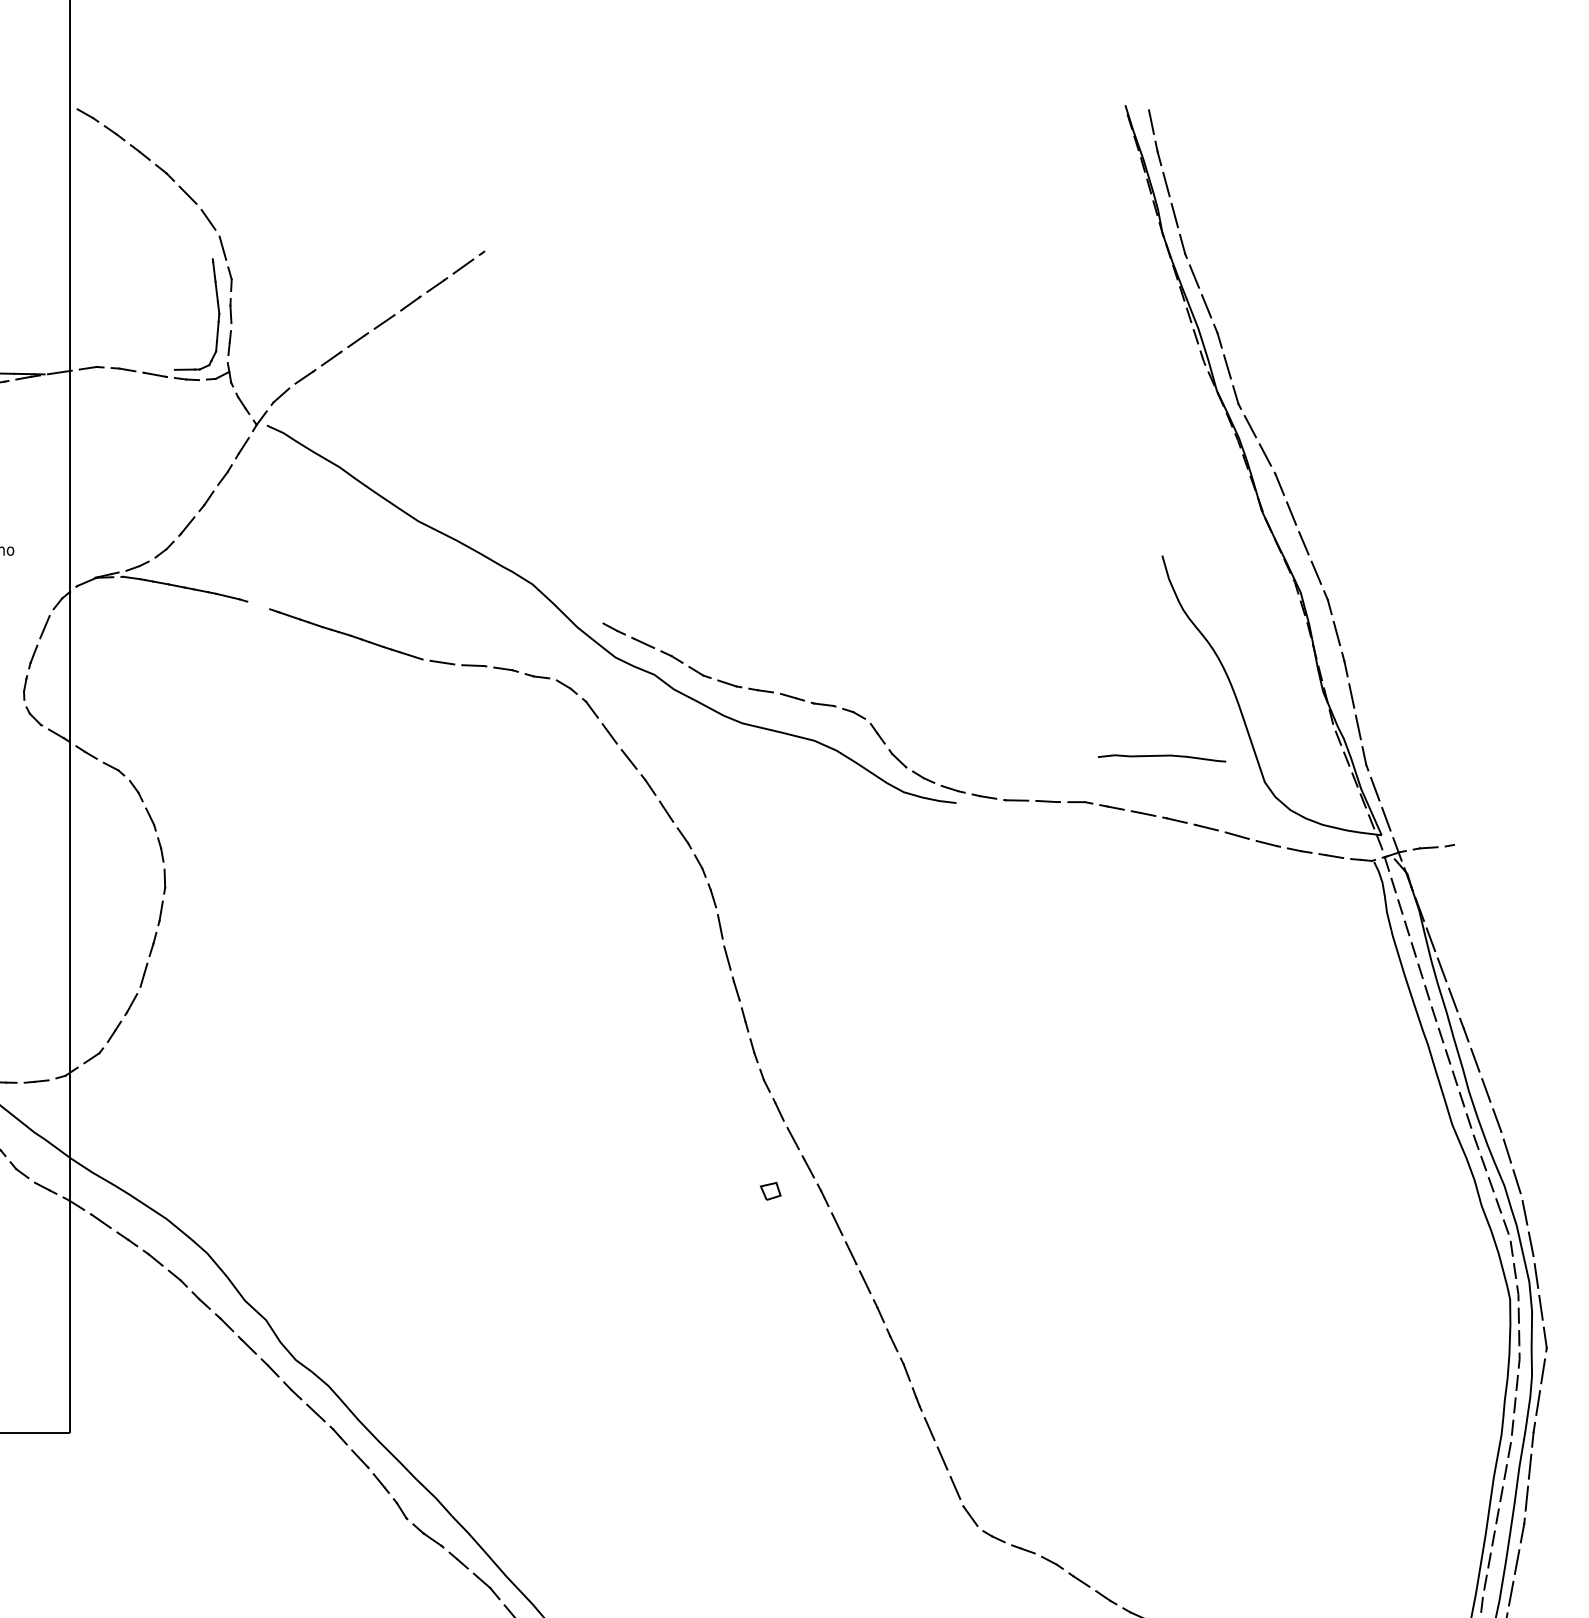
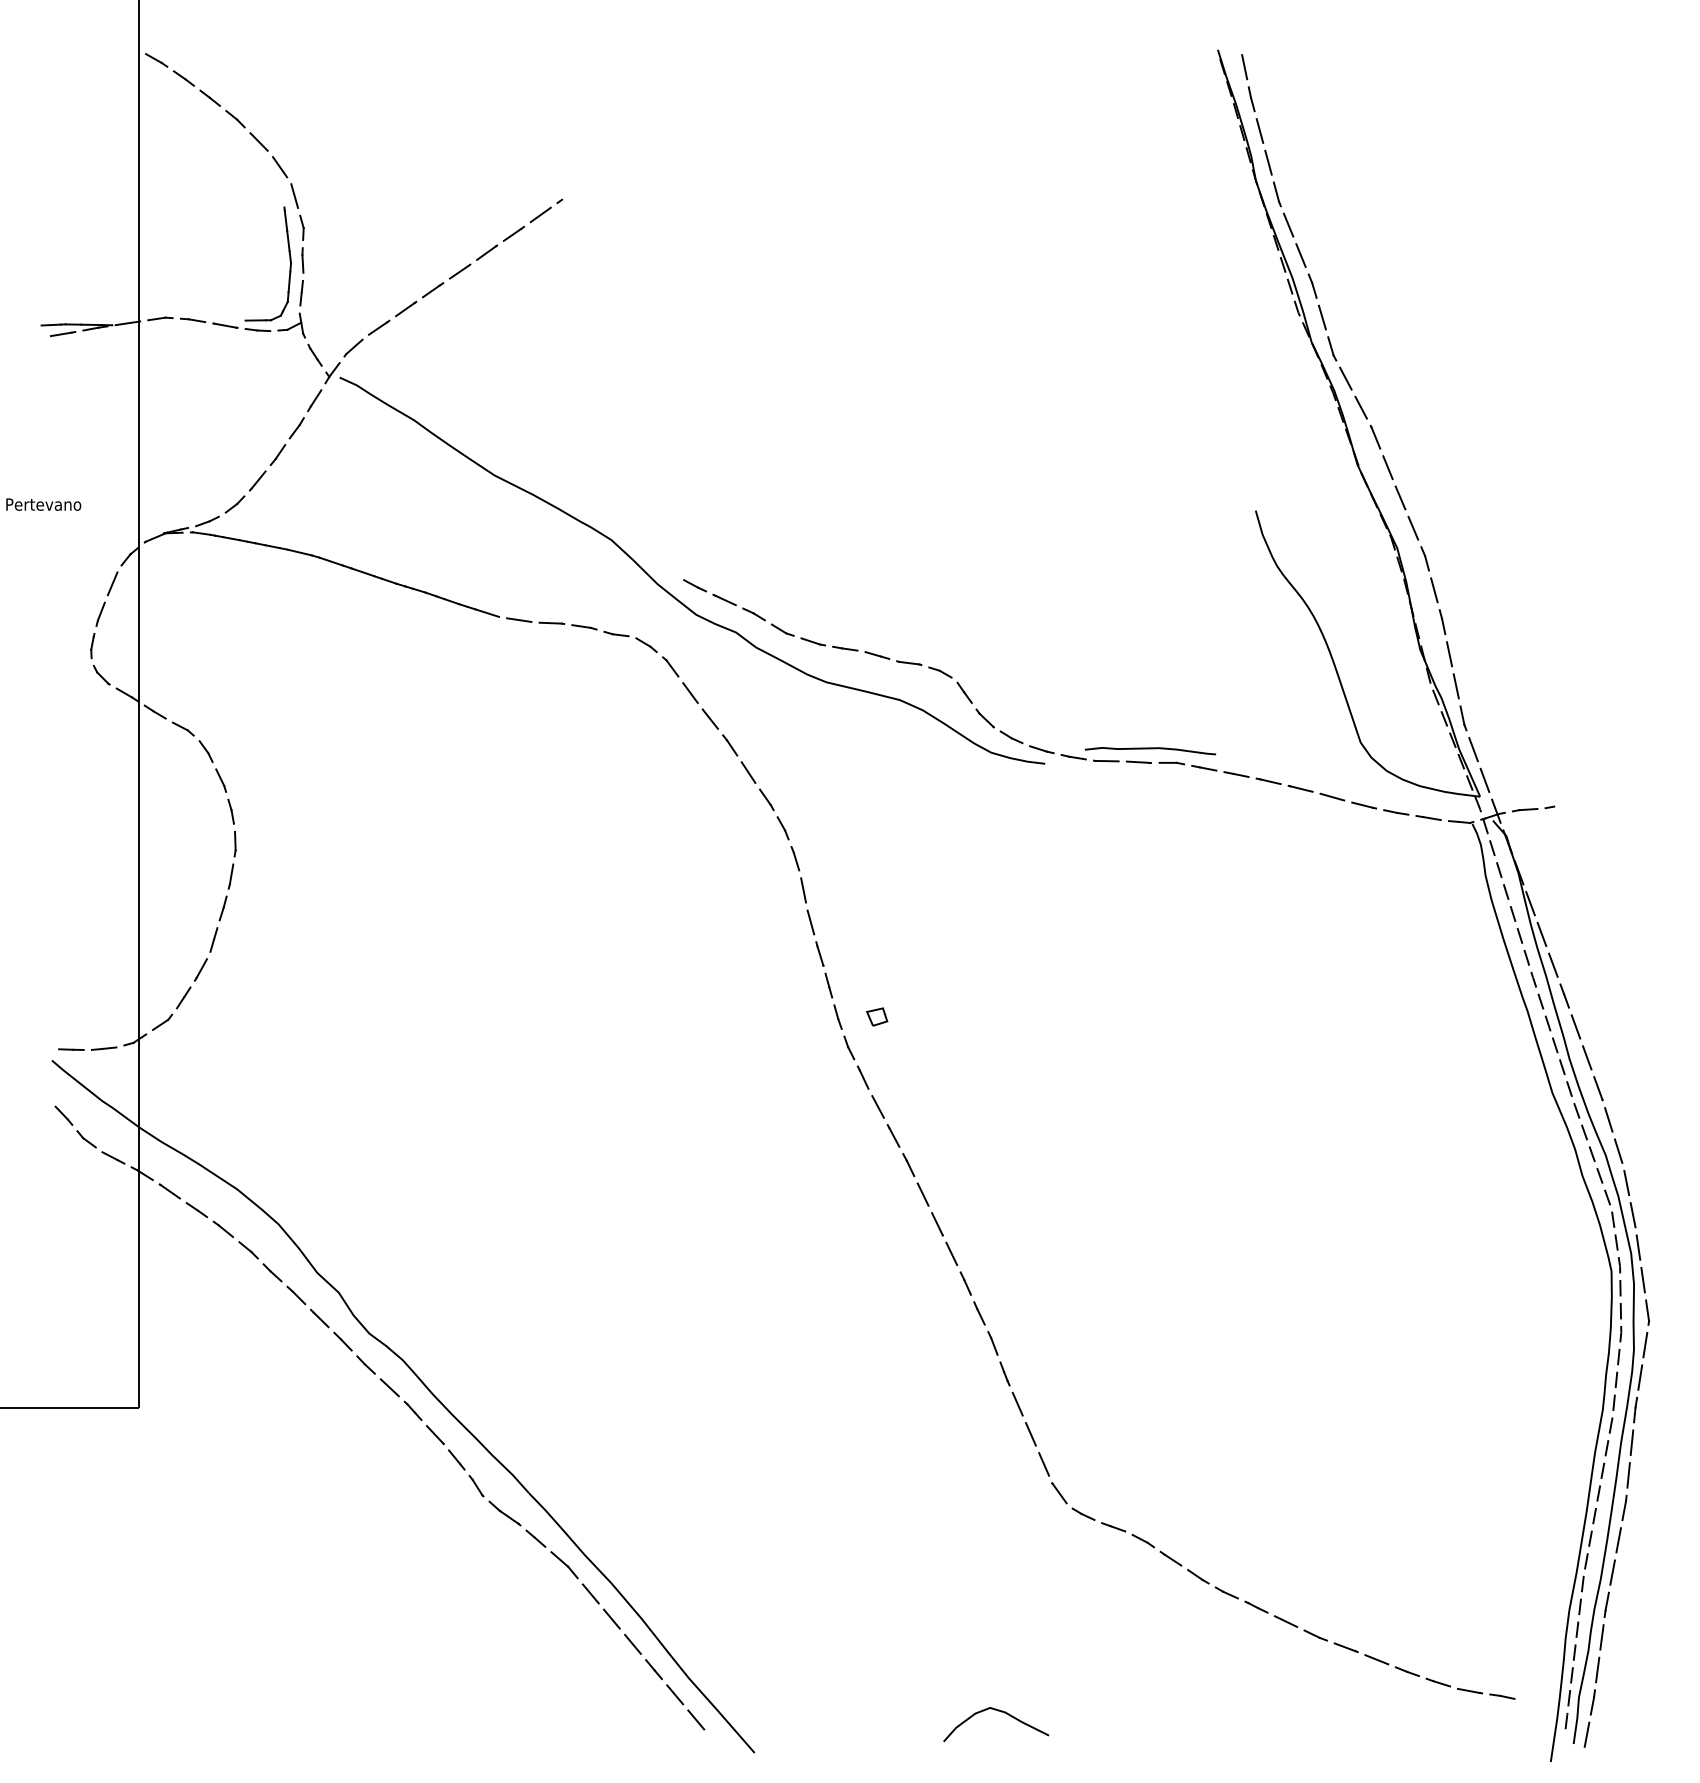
line: (258, 605) -> (331, 561), added
curve: (1161, 756) -> (1149, 749), moved
part: (771, 1190) -> (877, 1016), moved

